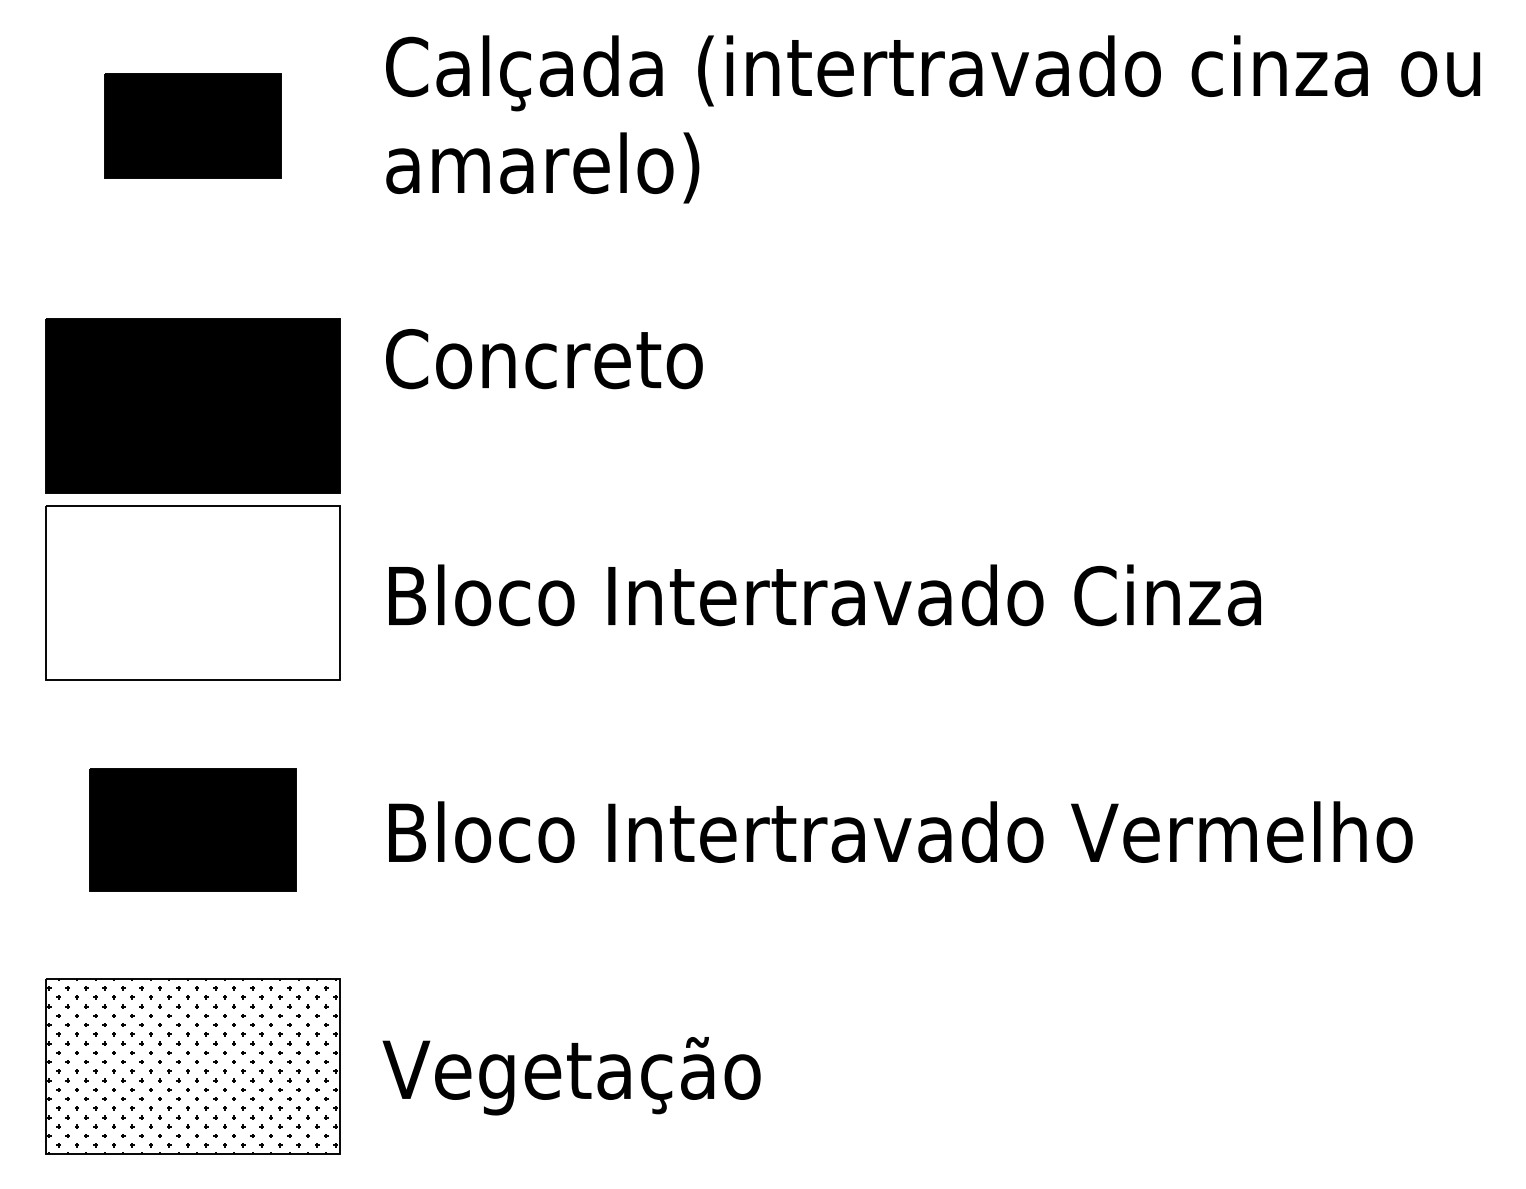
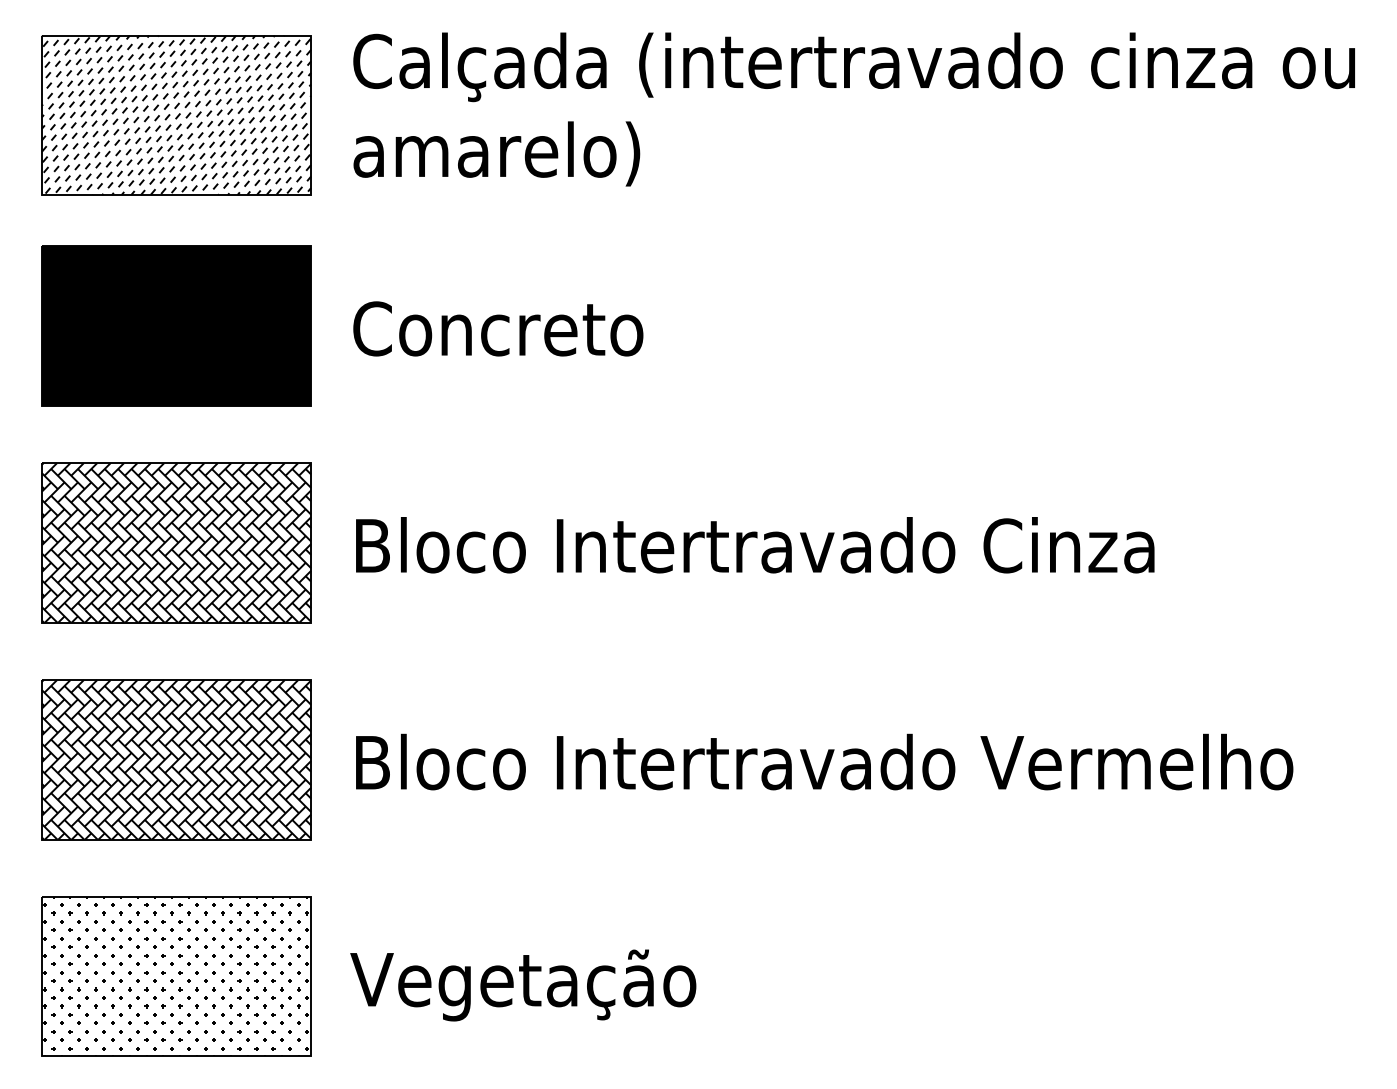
part: (192, 125) -> (176, 115), size x1.67
part: (192, 405) -> (176, 325), moved
hatch: (192, 592) -> (176, 542), added
part: (192, 829) -> (176, 759), size x1.43

